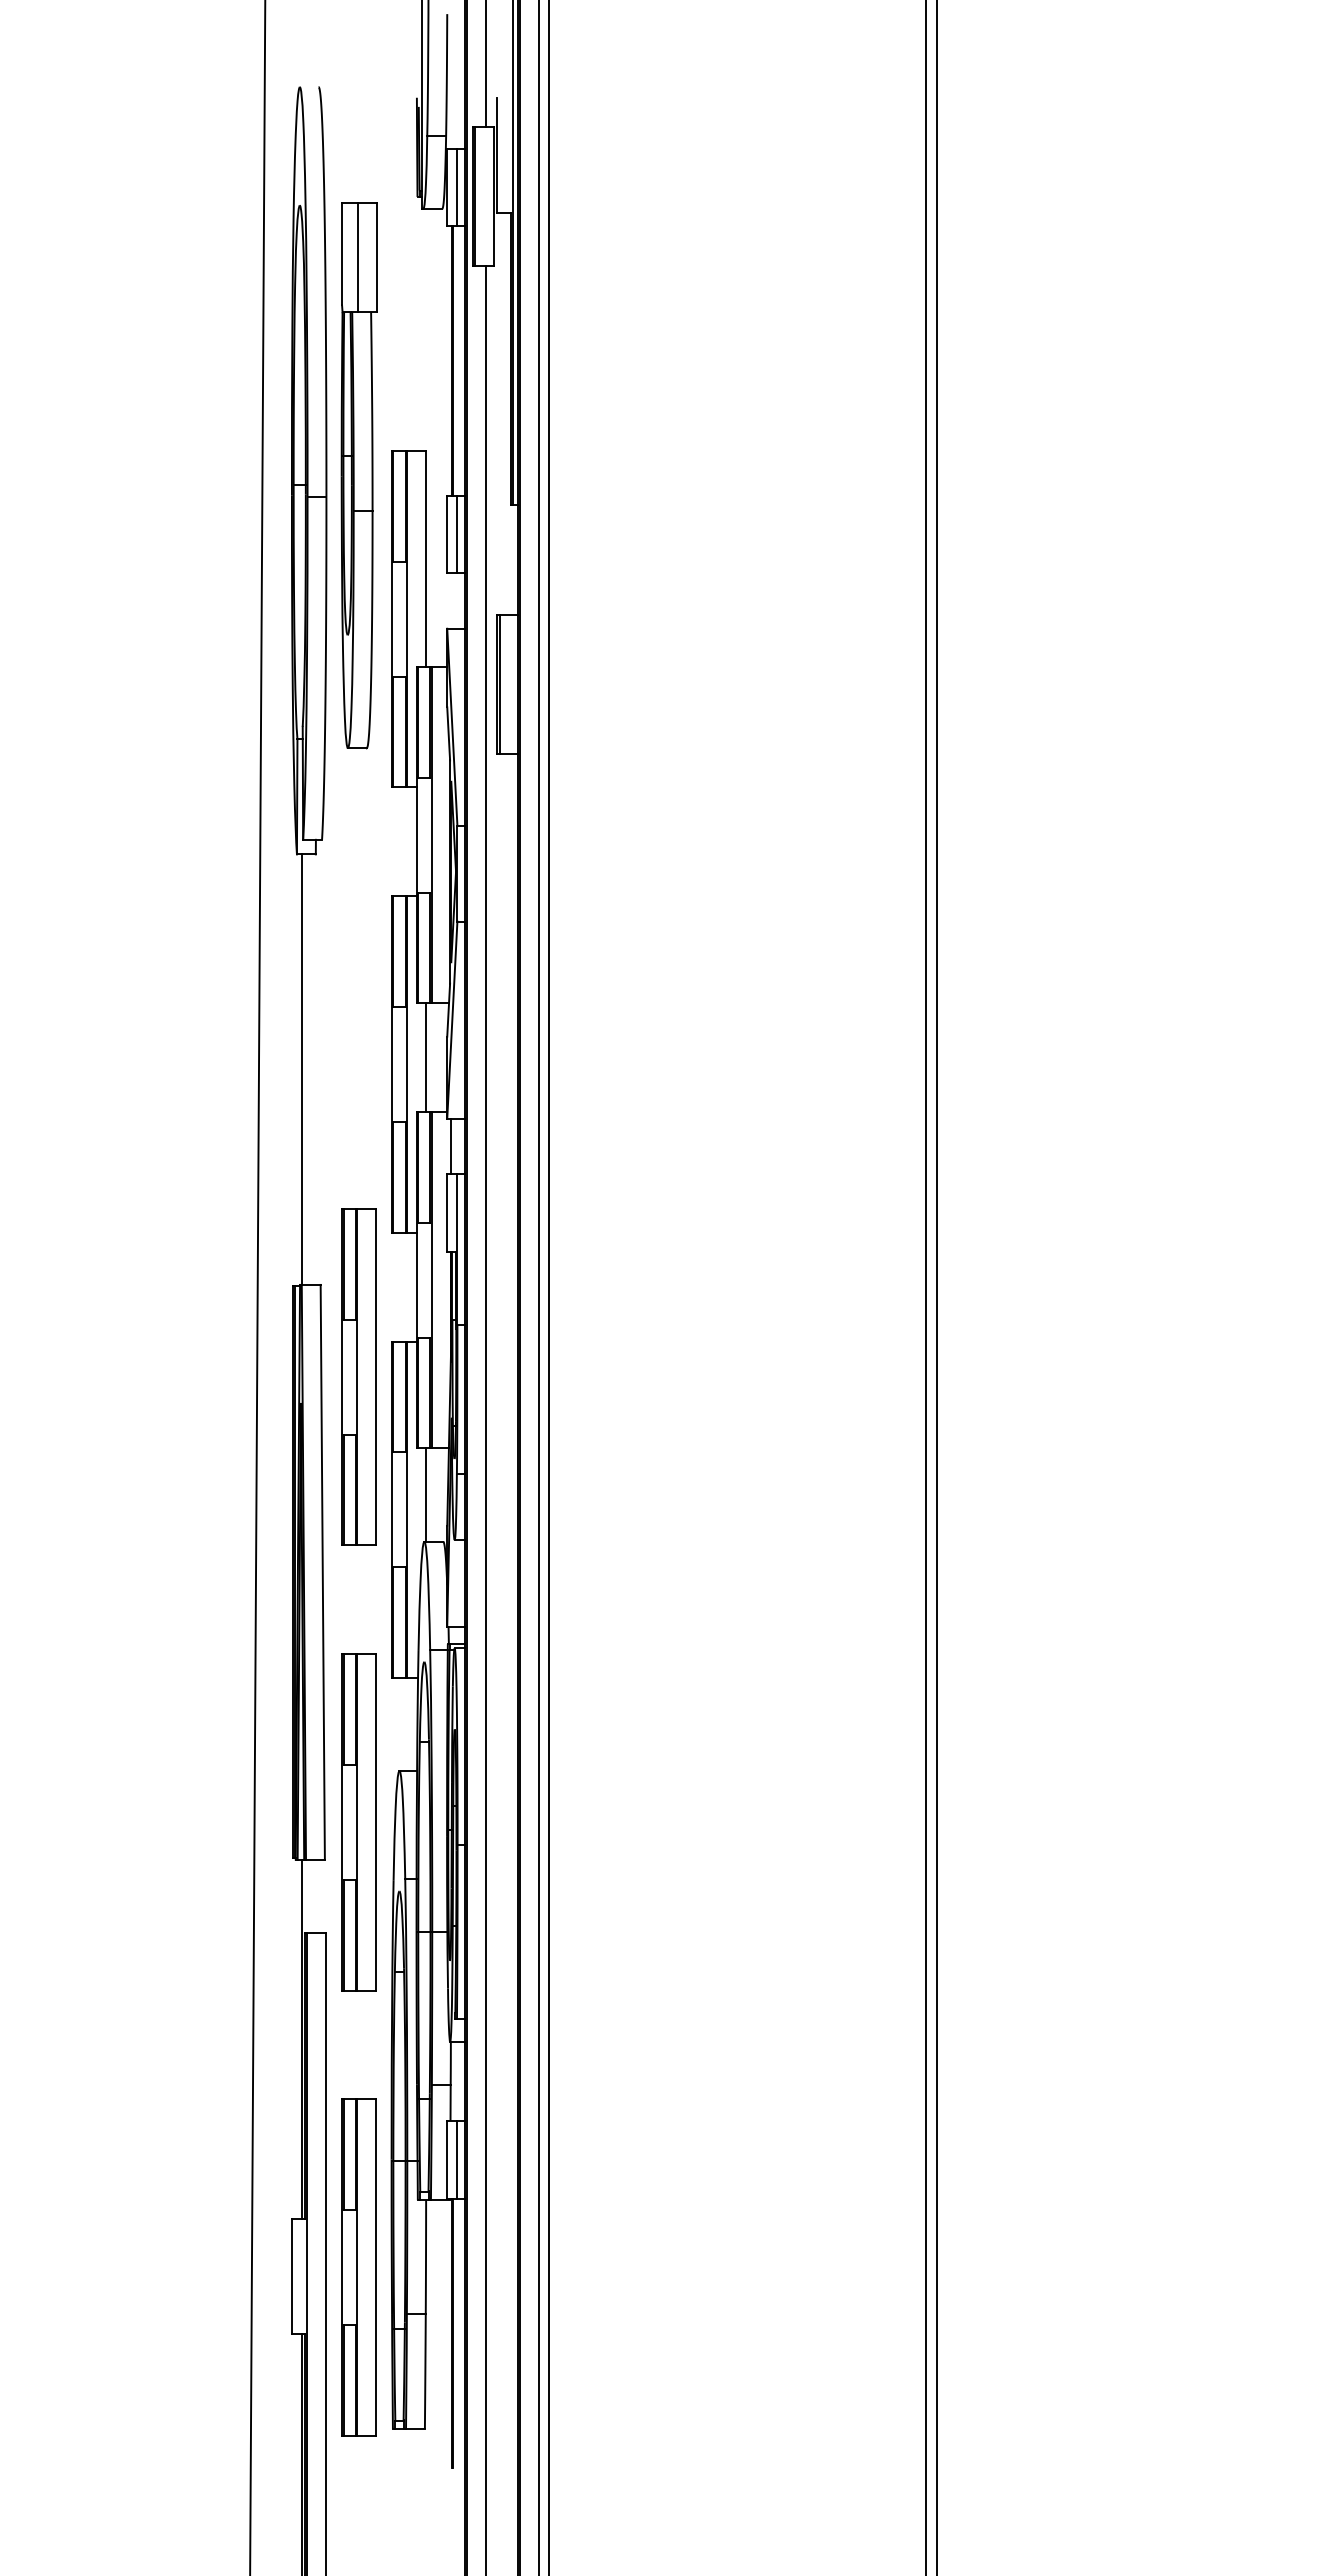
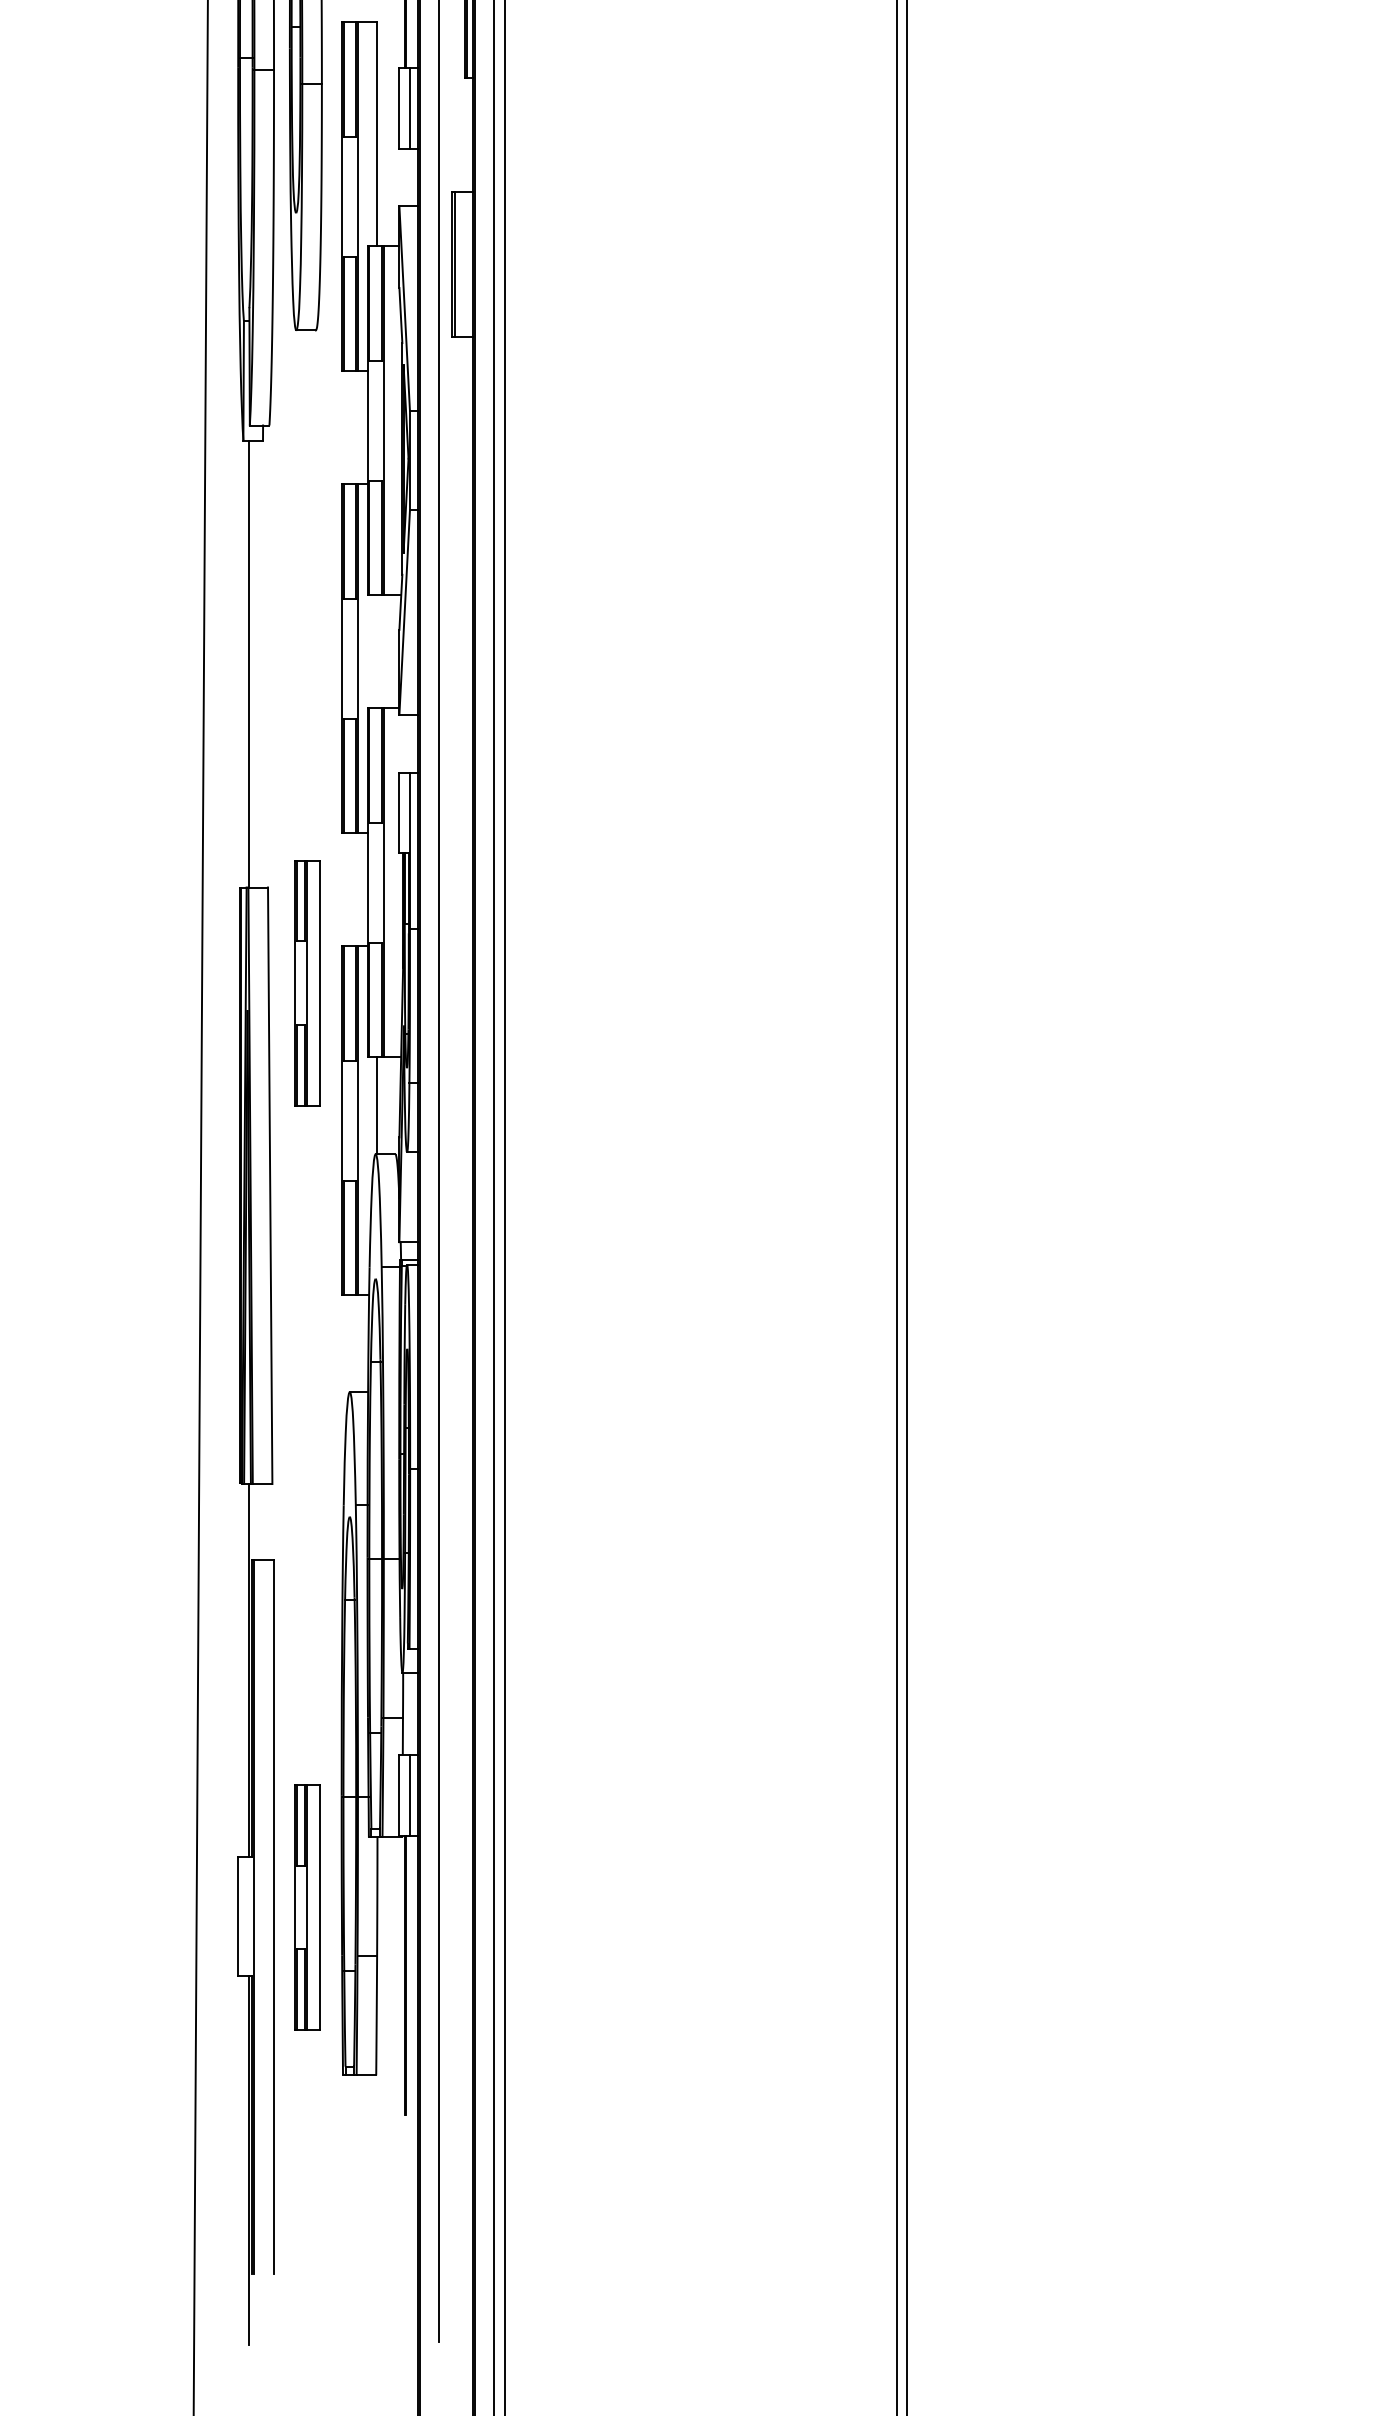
line: (425, 1057) -> (376, 651), removed
line: (450, 1146) -> (402, 743), removed
part: (358, 1376) -> (307, 982), size x0.7
part: (358, 1822) -> (307, 1445), removed
part: (358, 2267) -> (307, 1907), size x0.7

